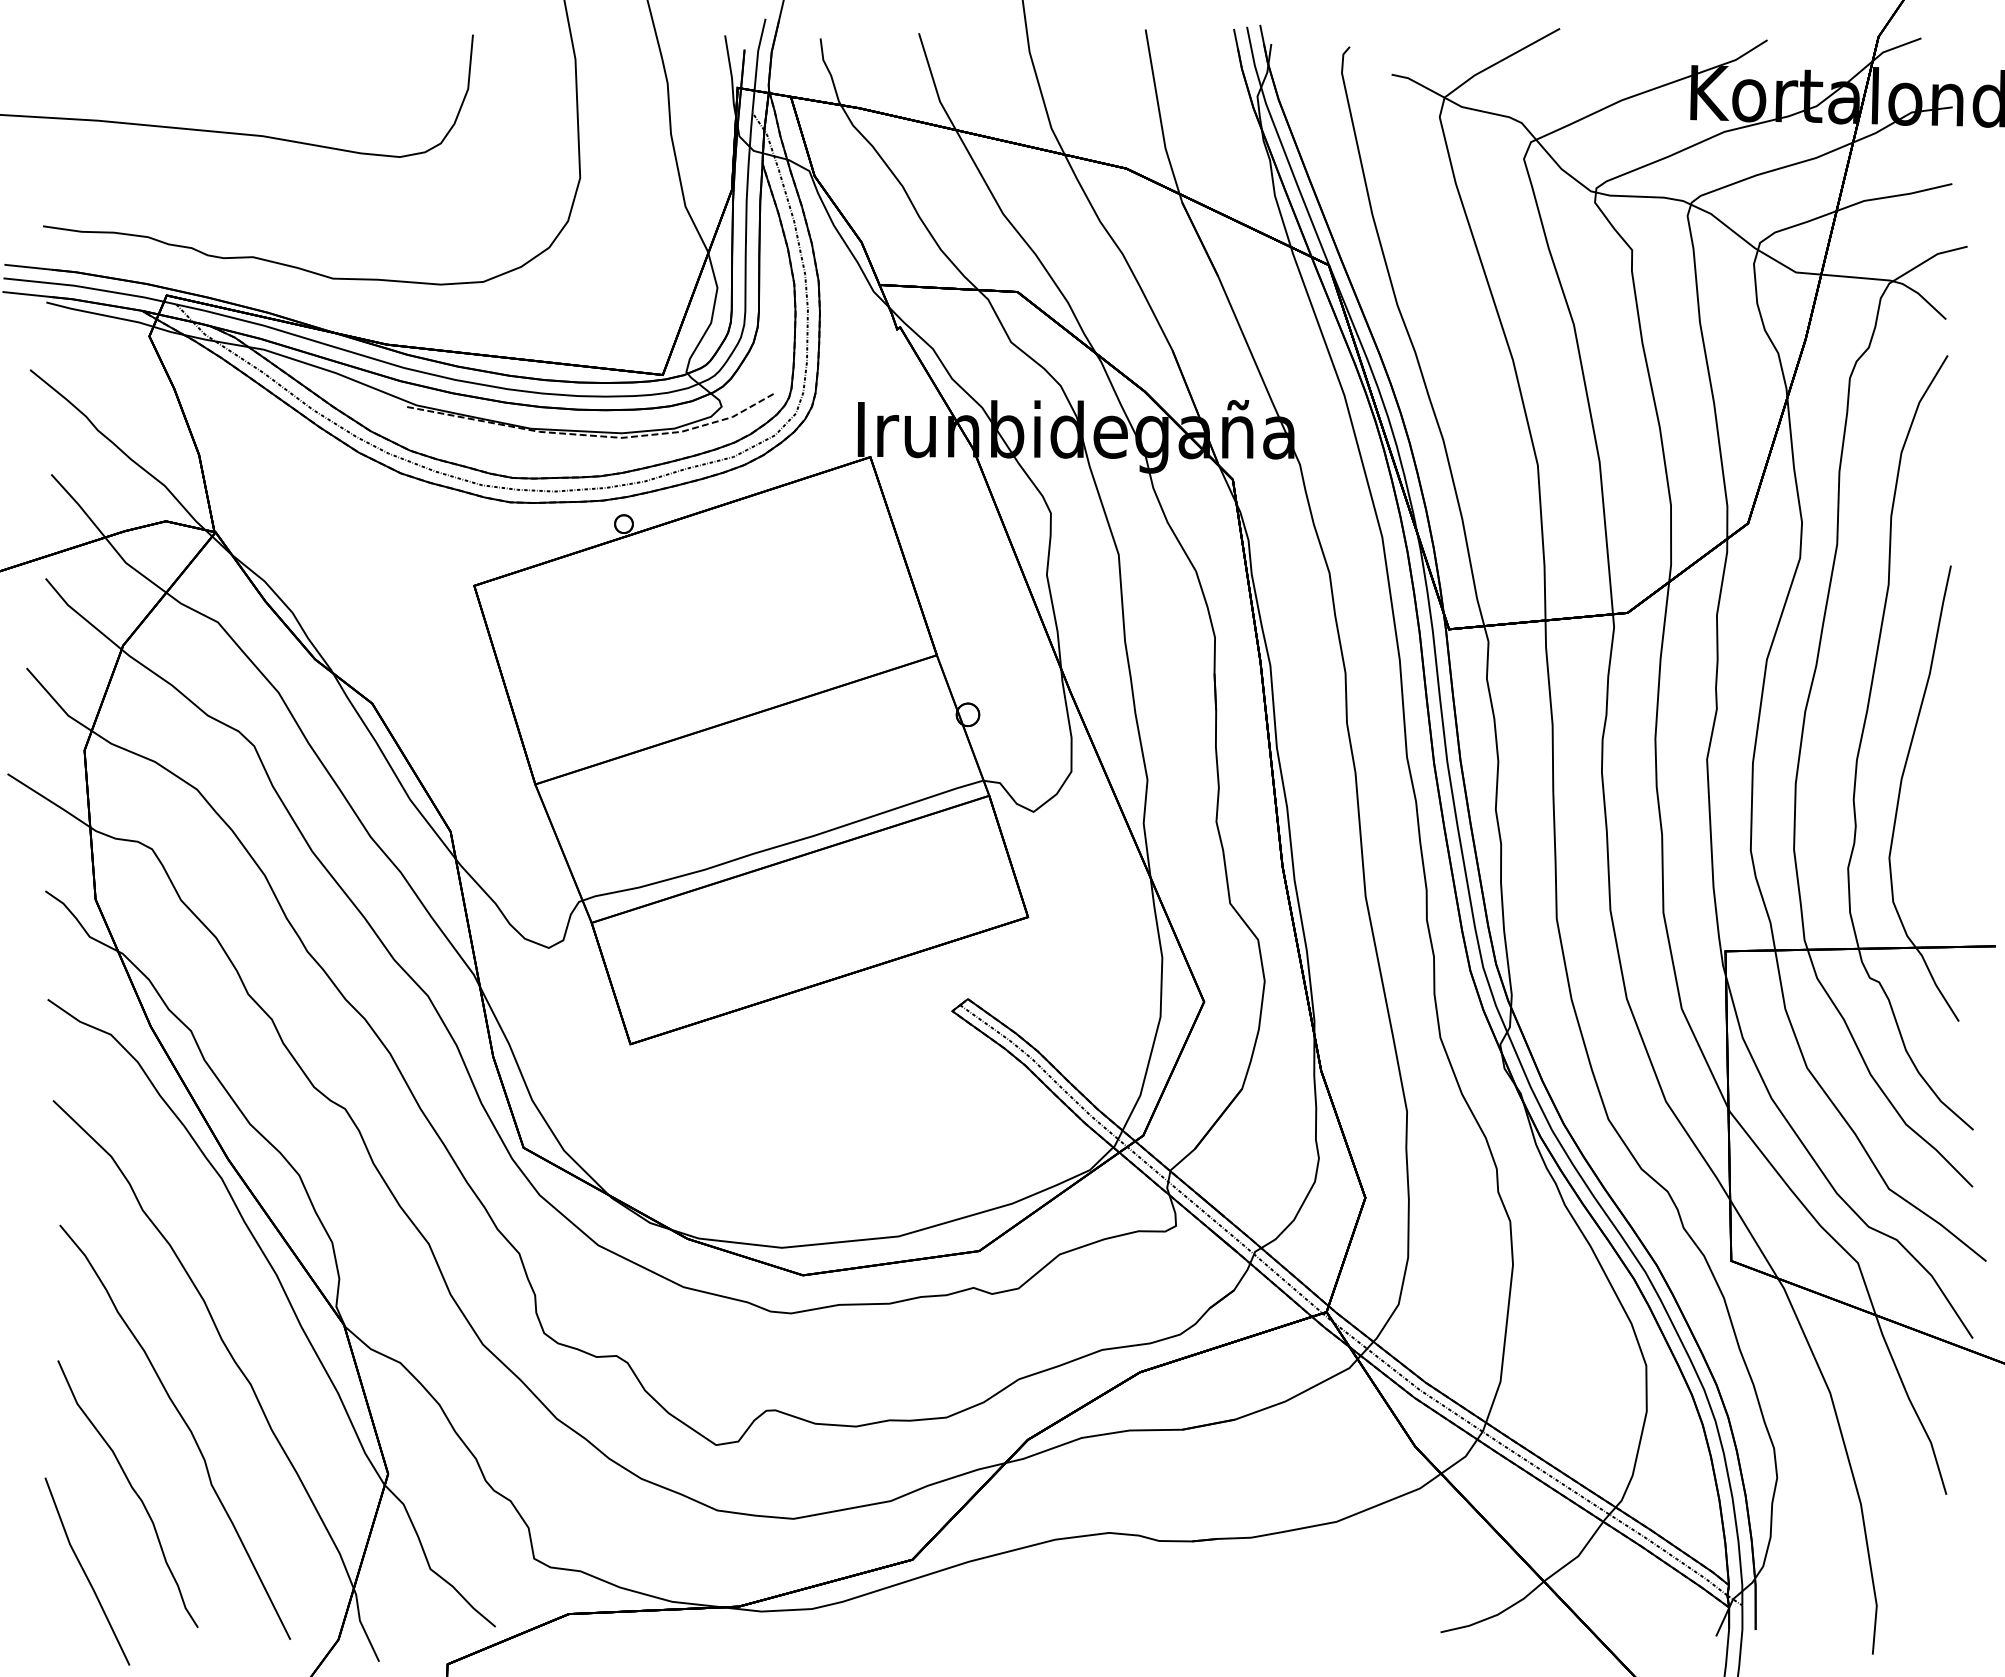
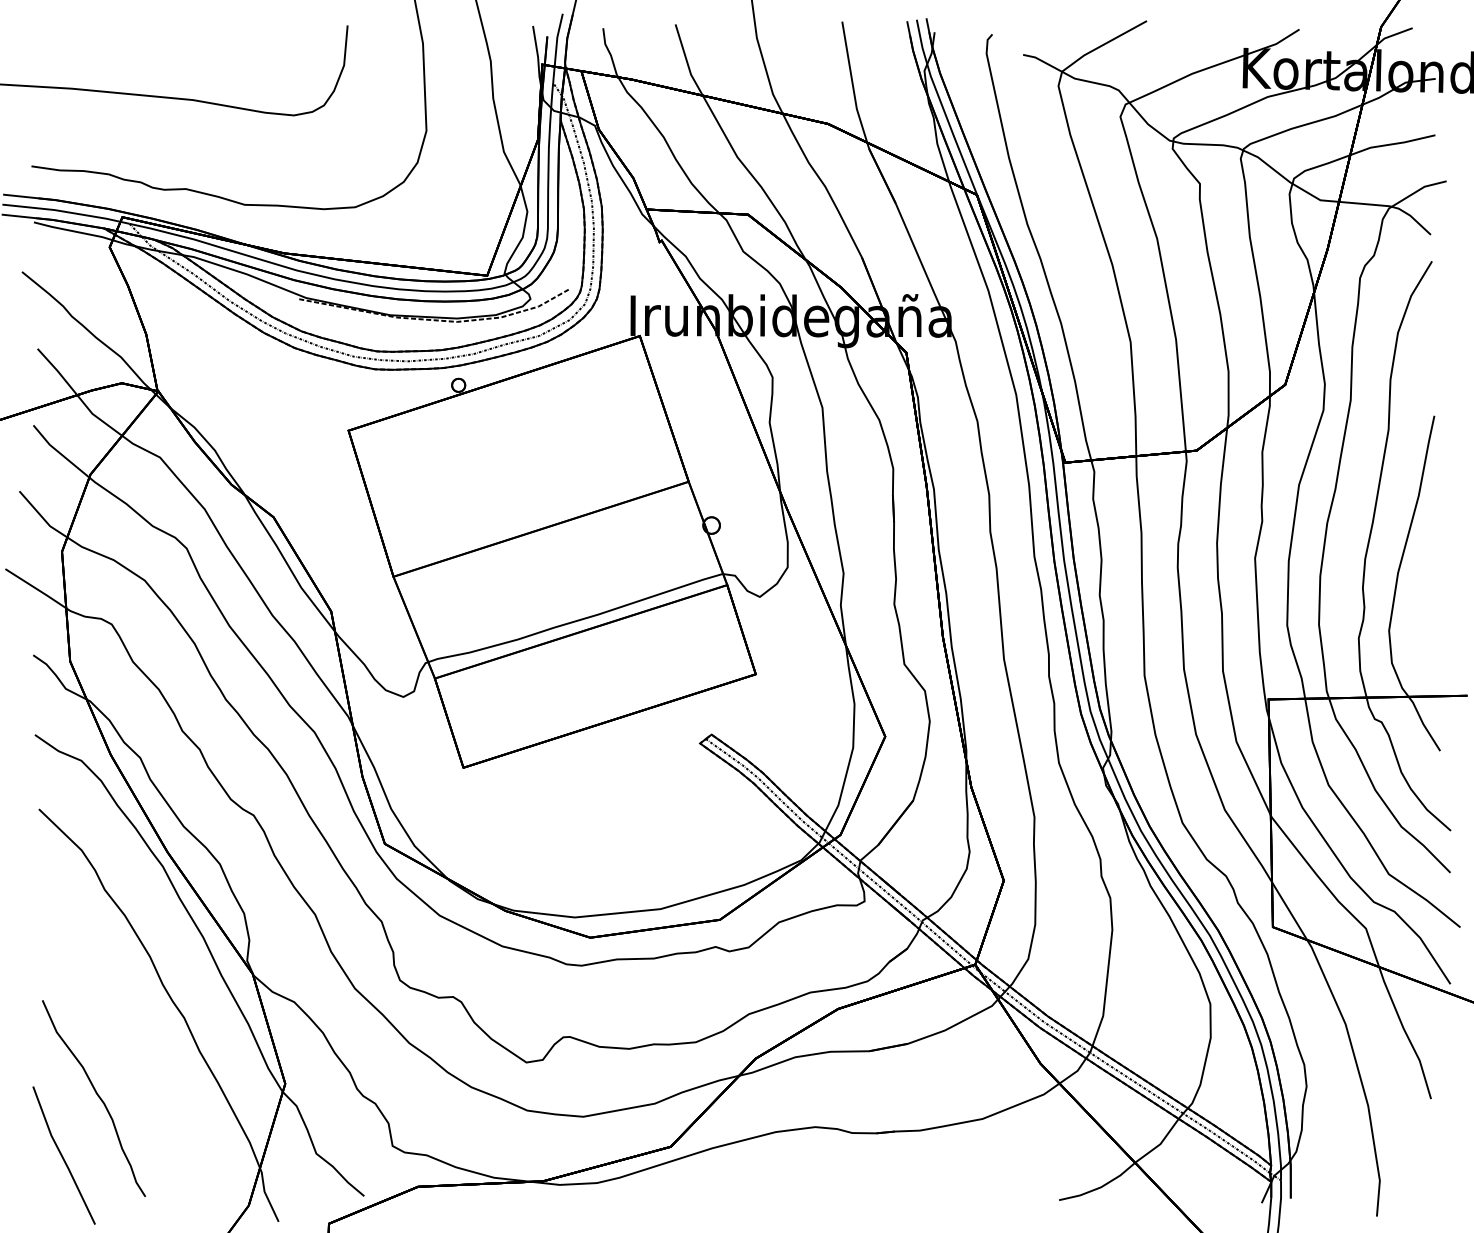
curve: (185, 1426) -> (136, 1048), removed

